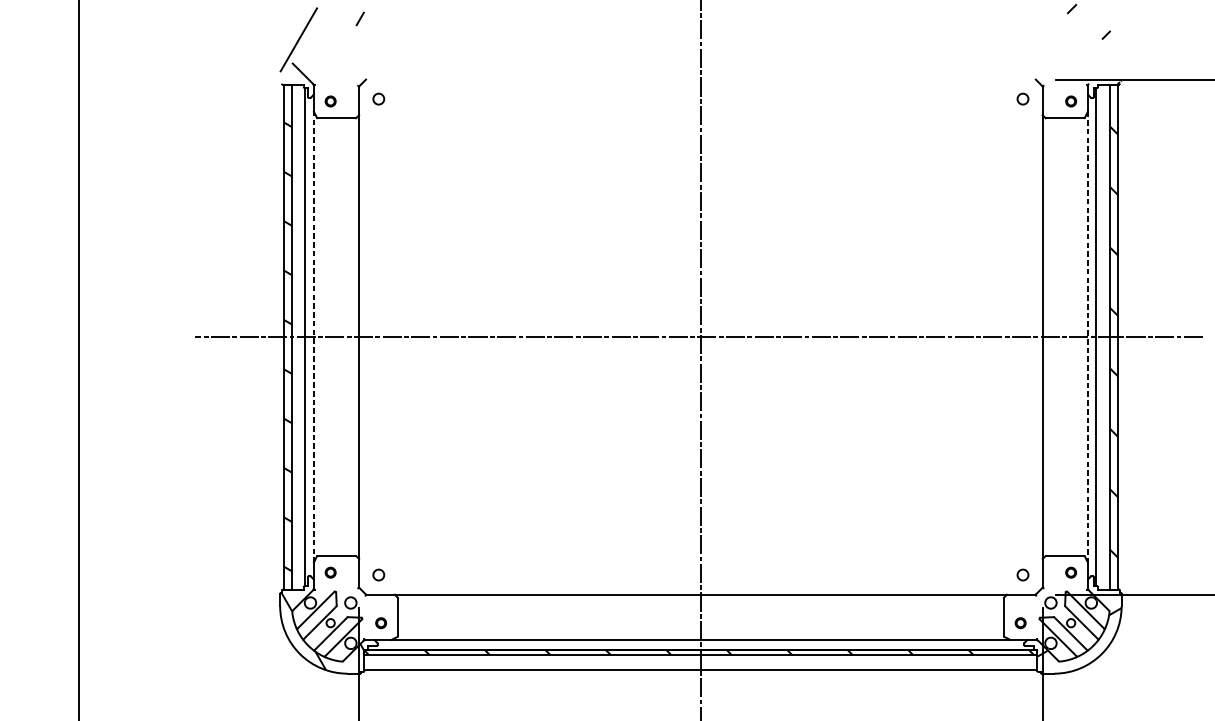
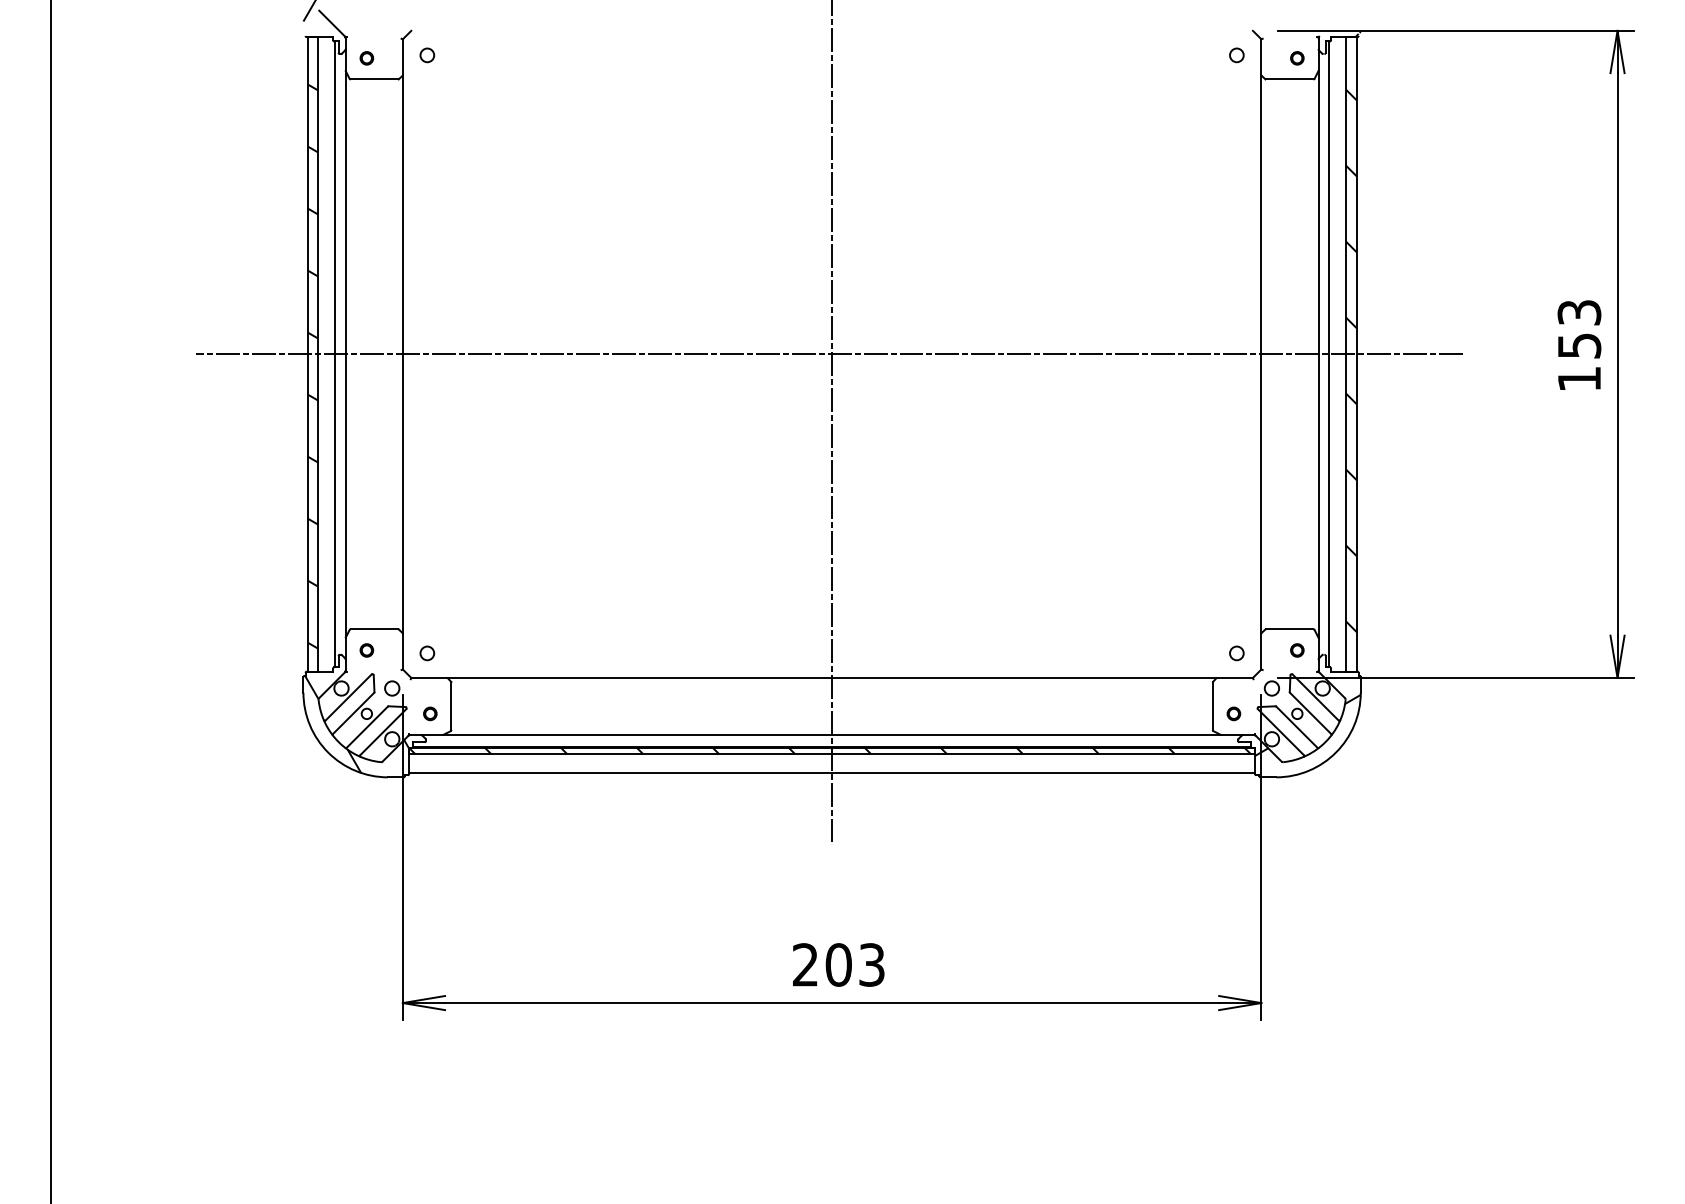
line: (313, 337) -> (345, 354), dashed -> solid
line: (1087, 337) -> (1318, 354), dashed -> solid

